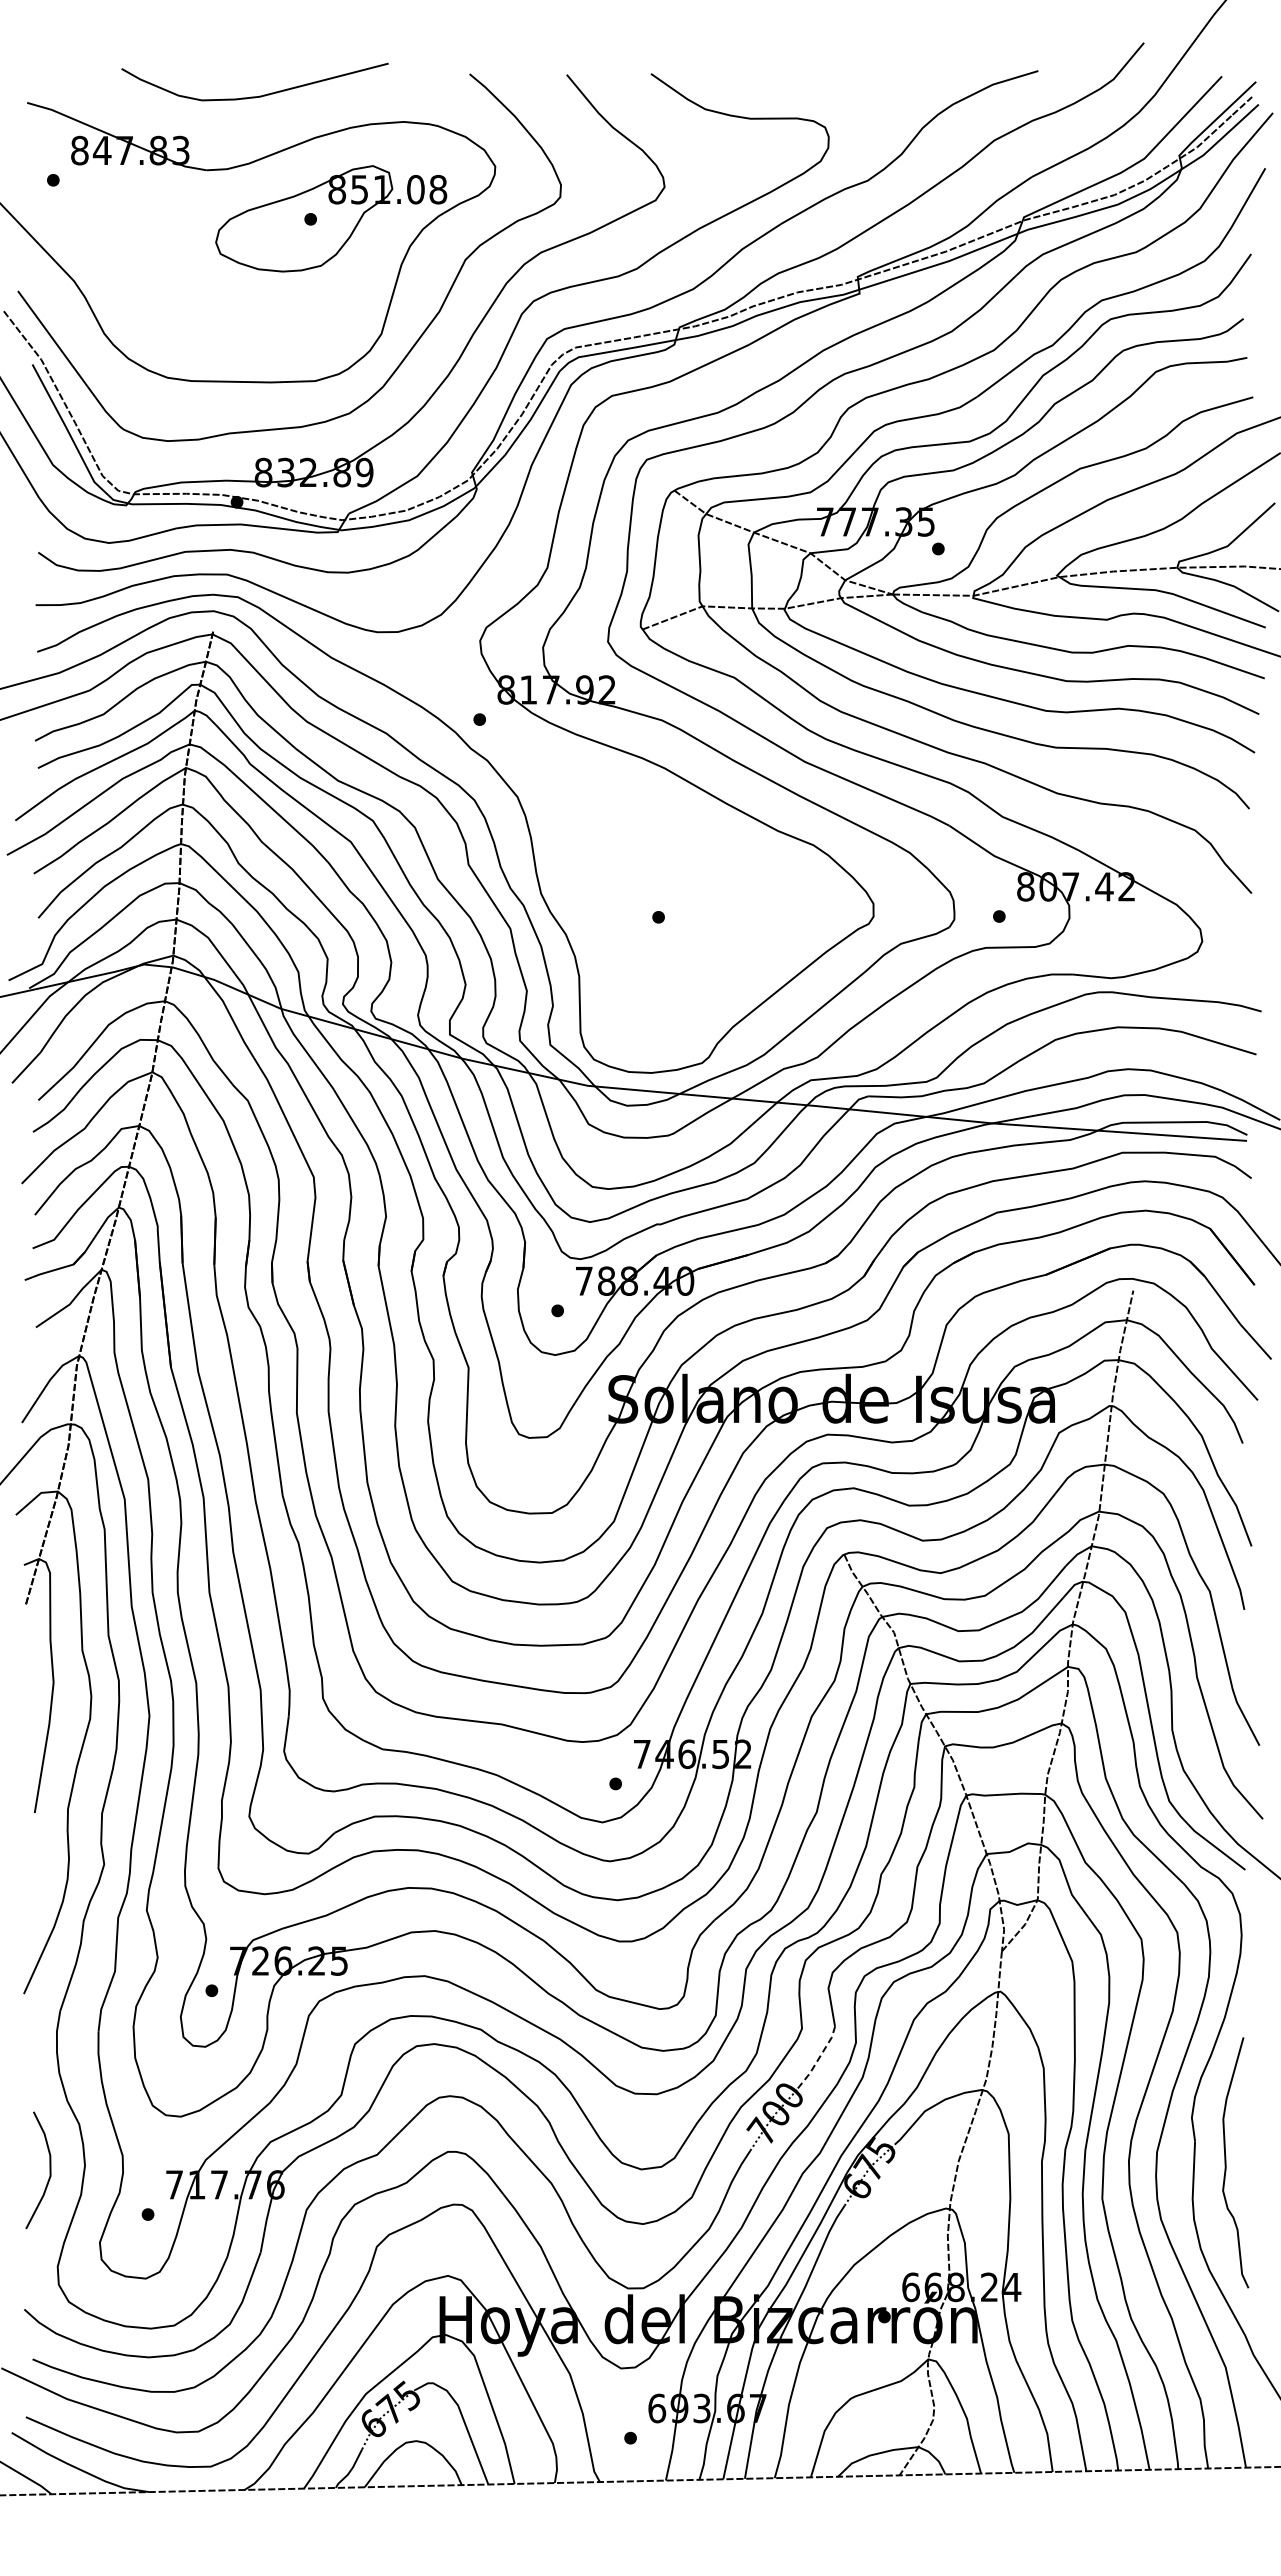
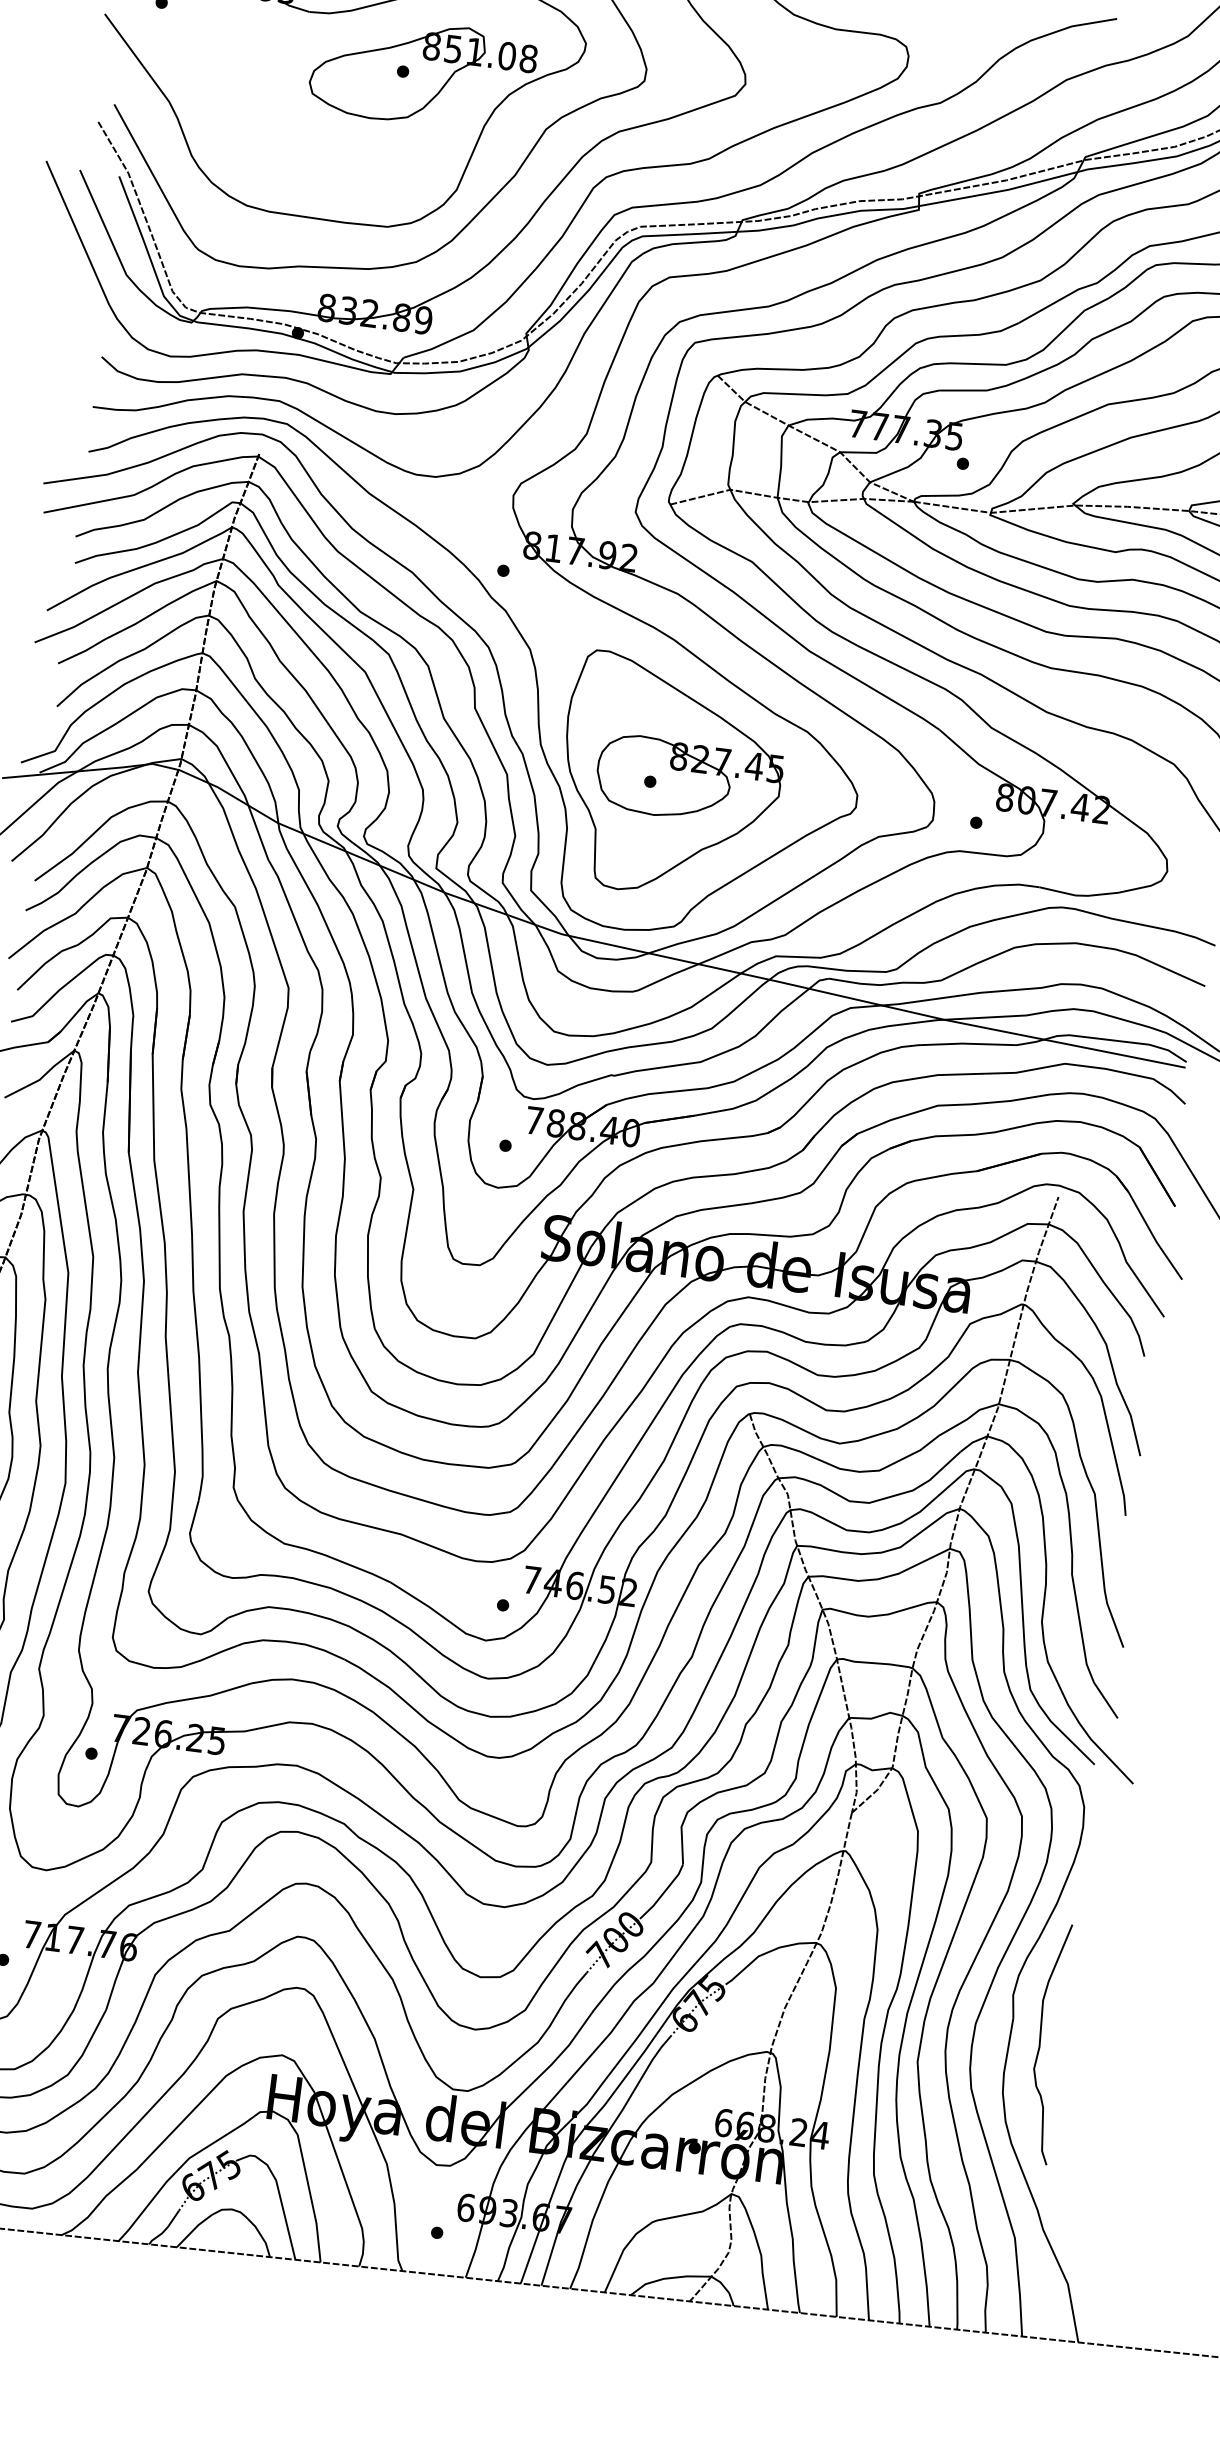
part: (679, 909) -> (671, 776), added
line: (818, 2058) -> (663, 1892), dashed -> solid

